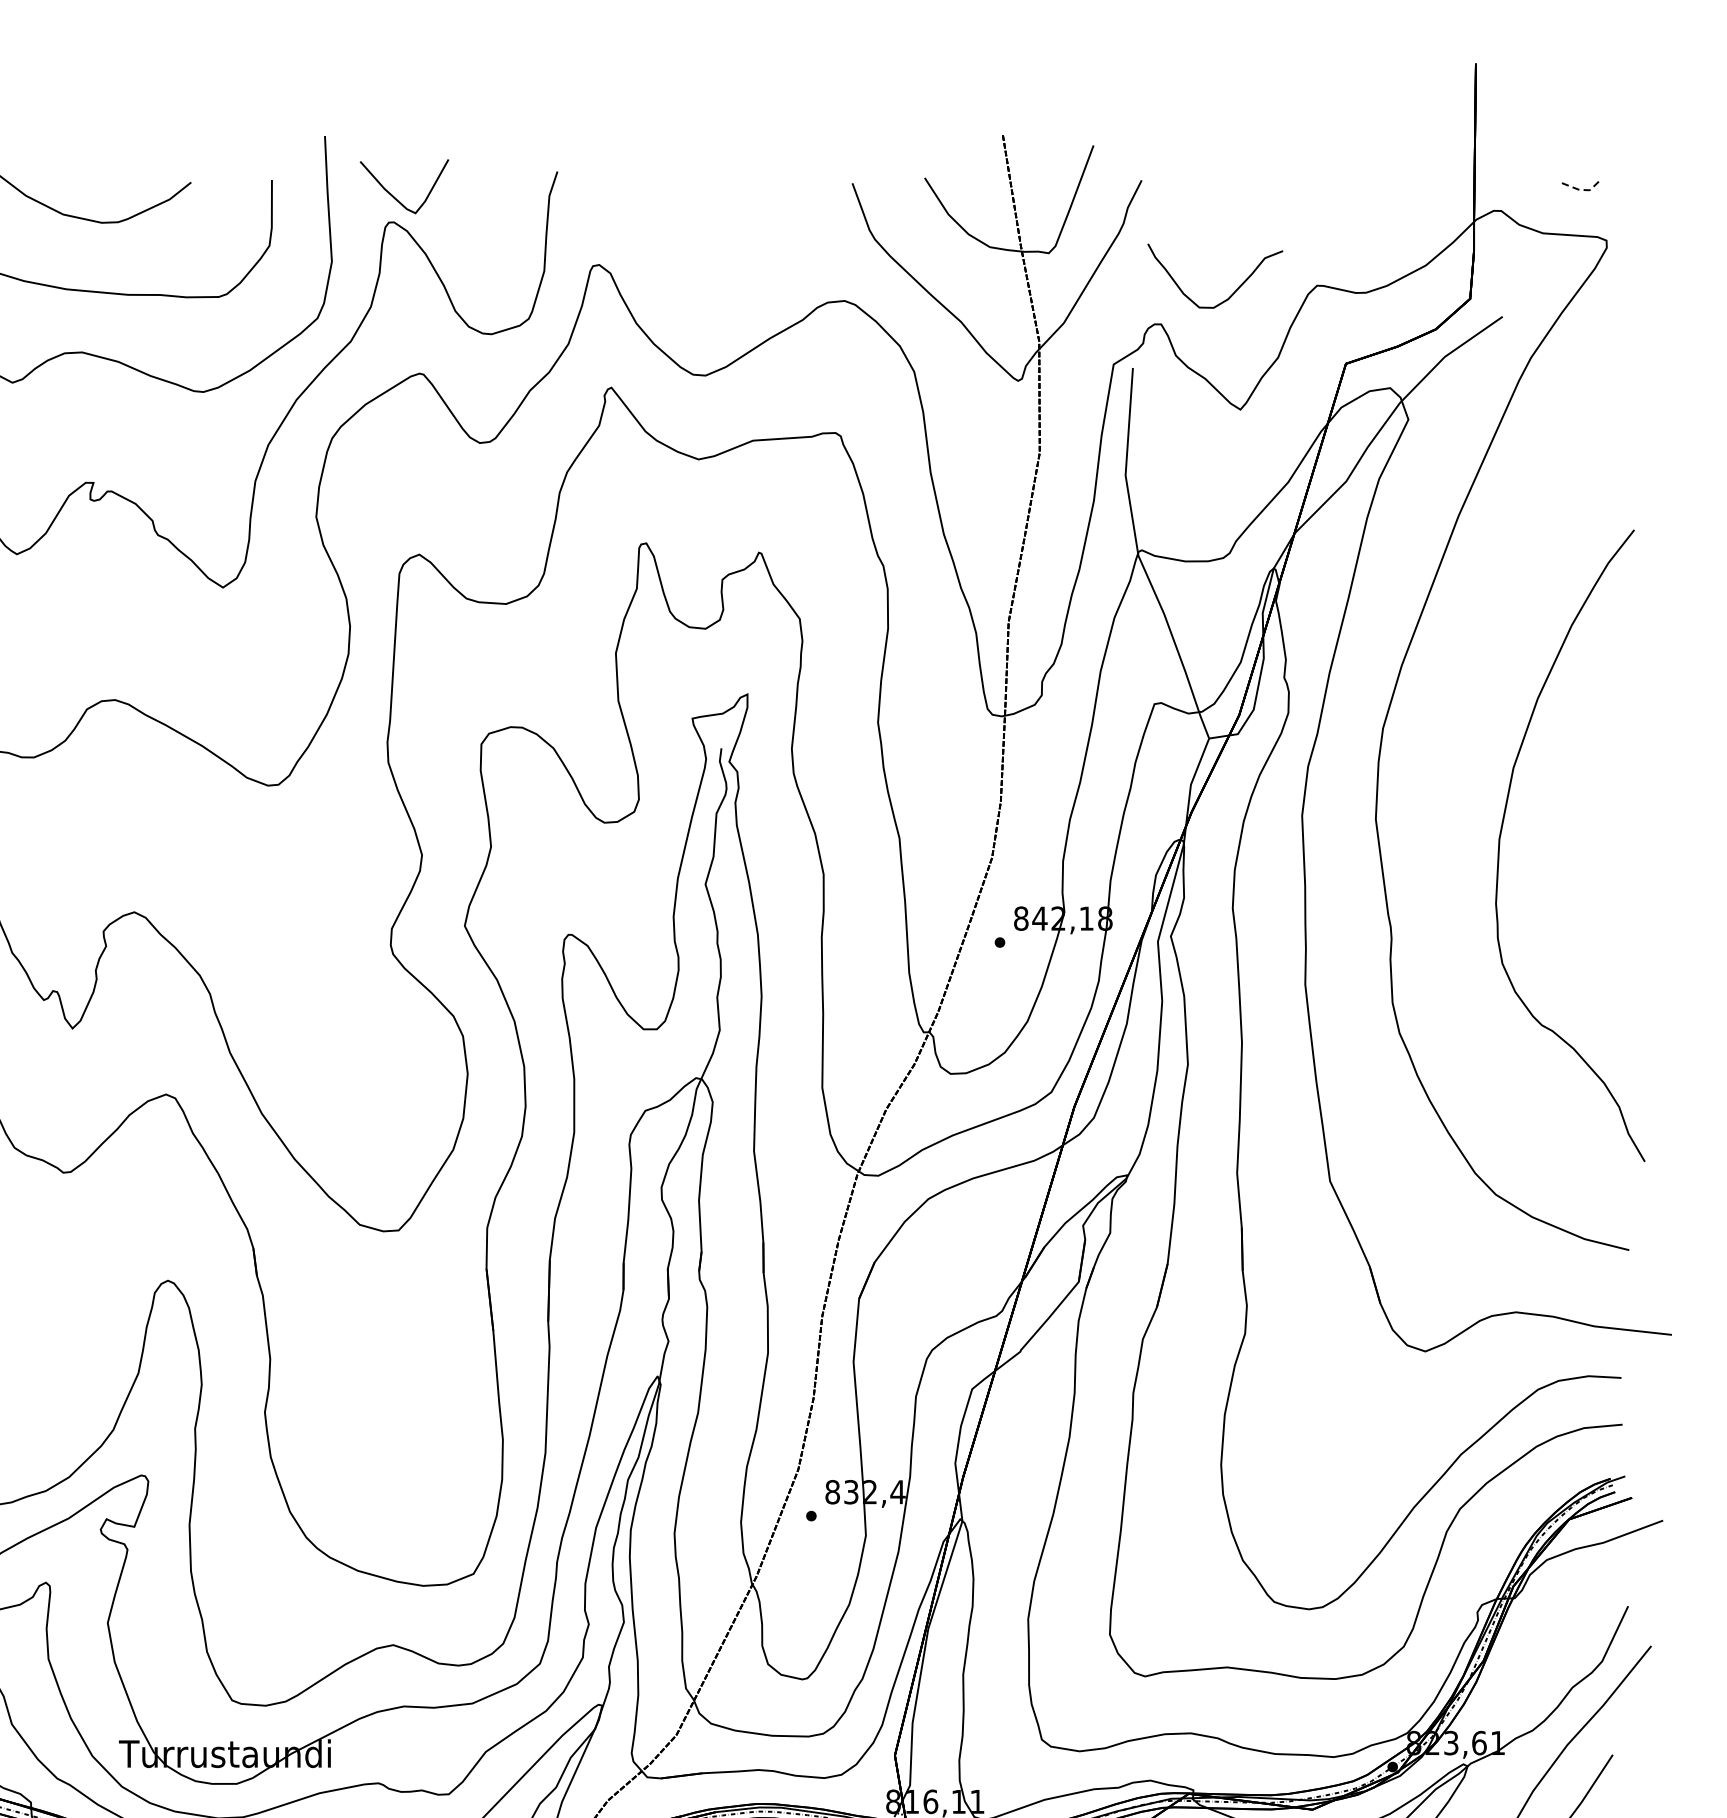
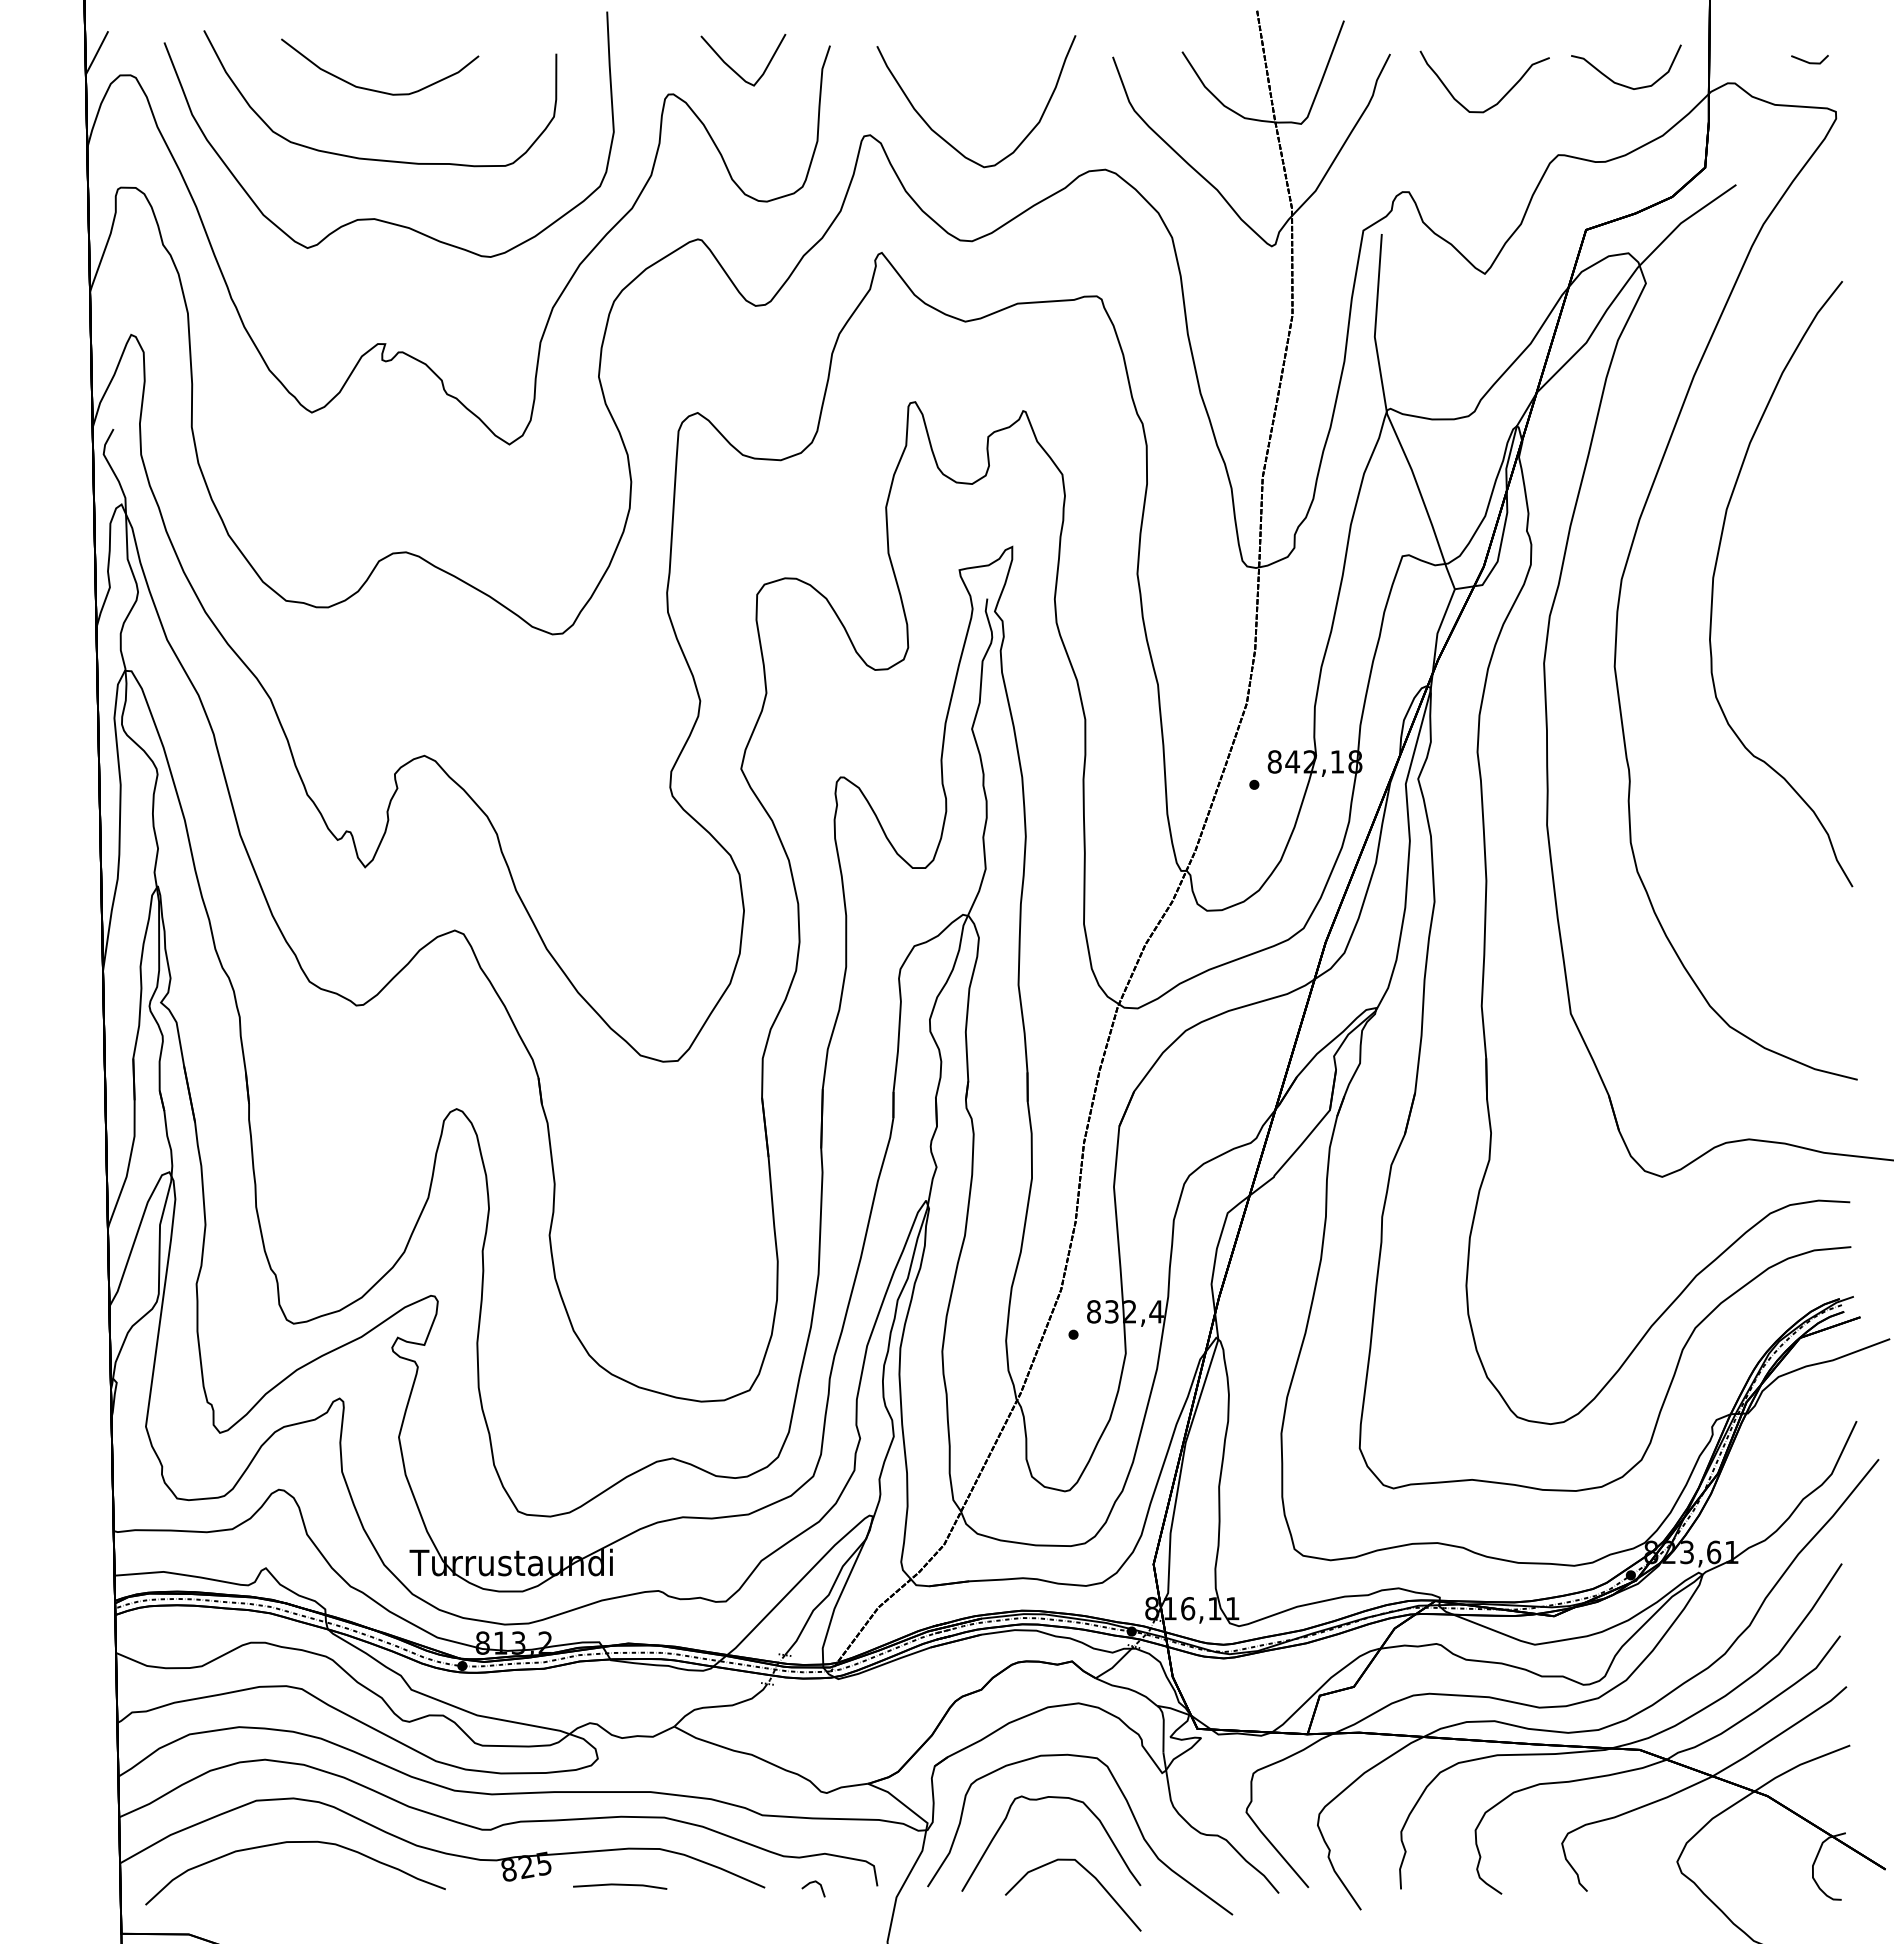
line: (1580, 190) -> (1810, 63), dashed -> solid
curve: (398, 199) -> (737, 72), moved
curve: (1381, 211) -> (1620, 83), added
curve: (676, 268) -> (944, 138), added
curve: (1234, 290) -> (1503, 95), moved
curve: (1501, 833) -> (1715, 572), moved

